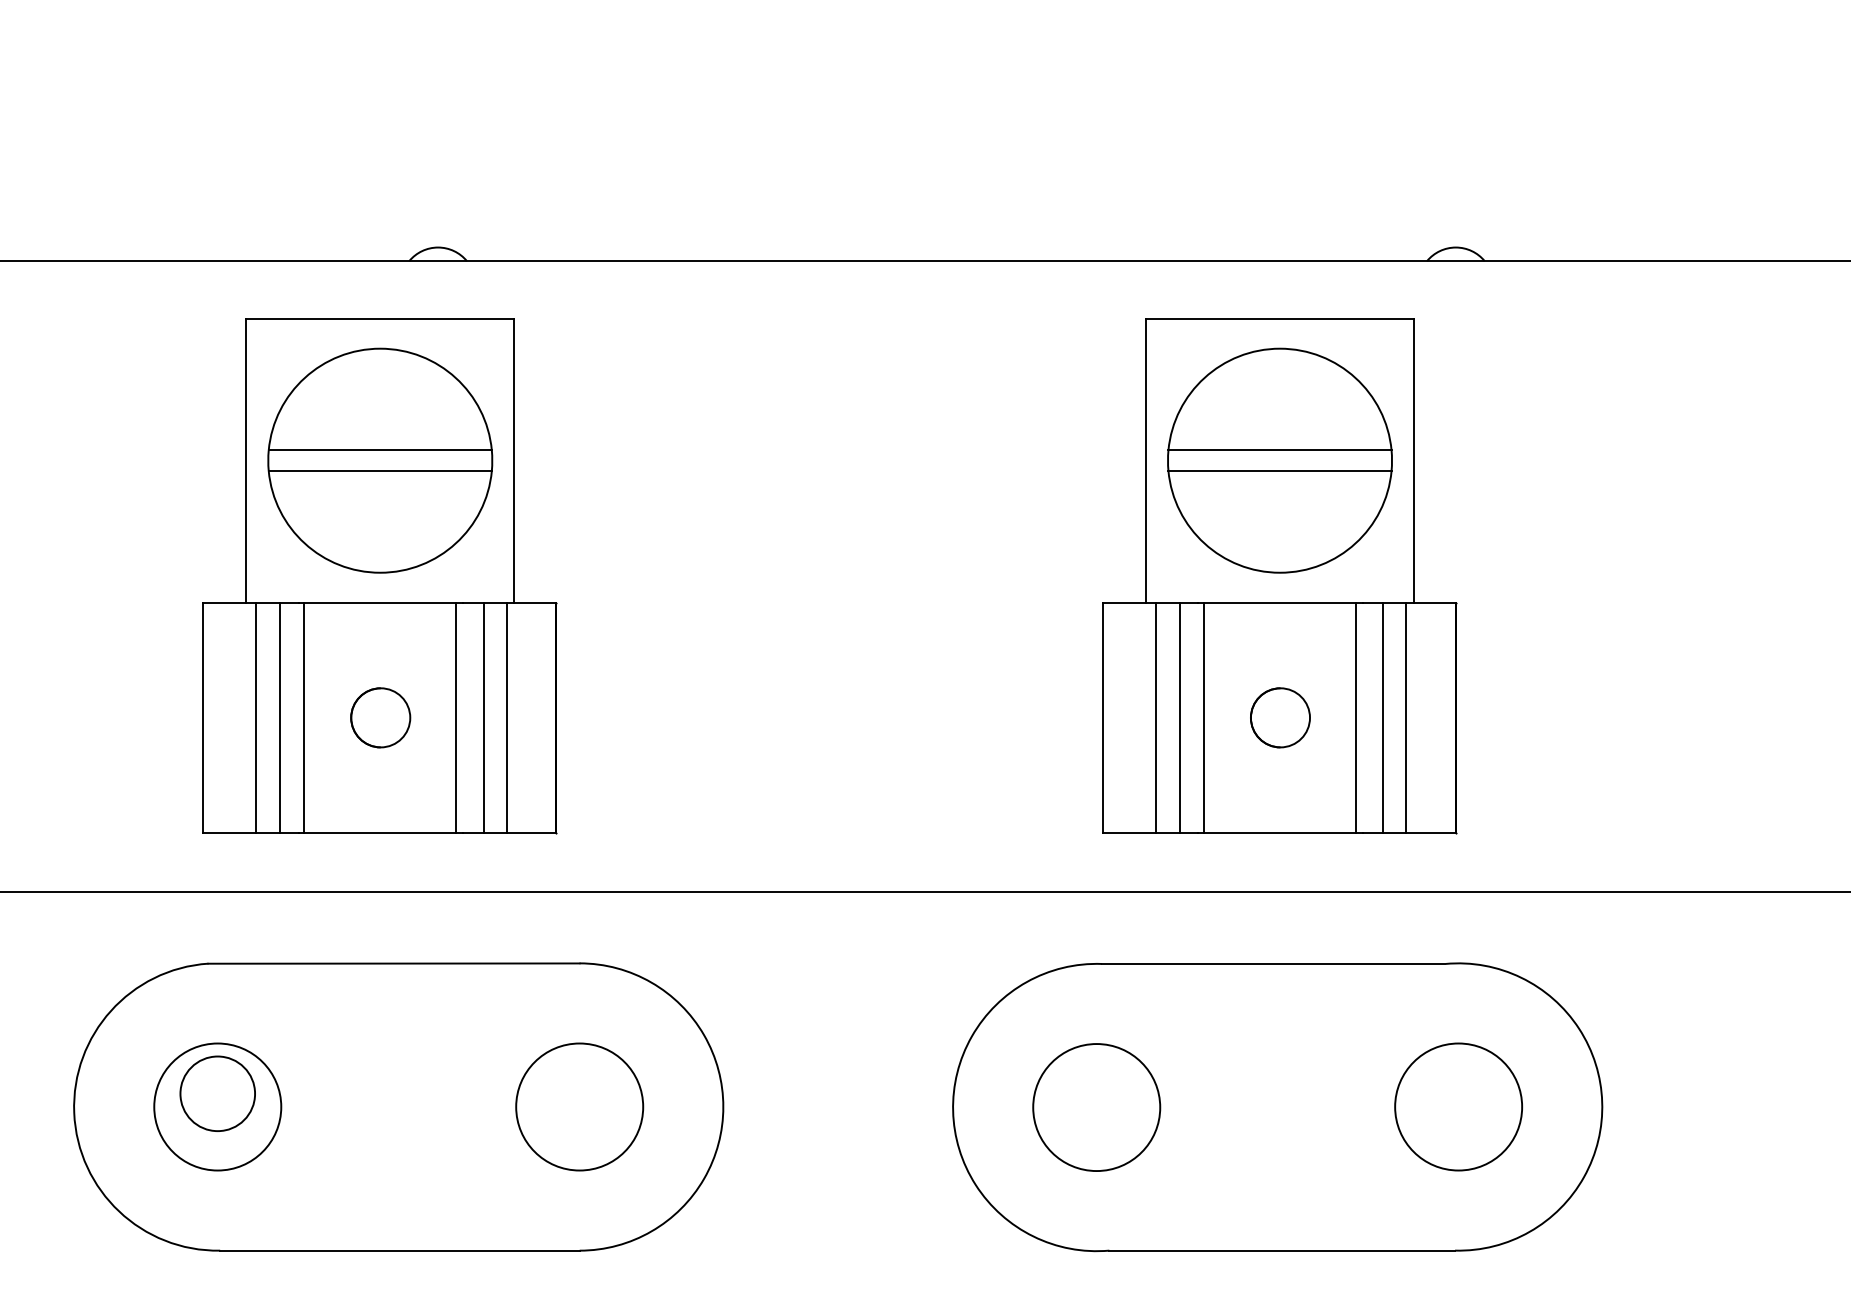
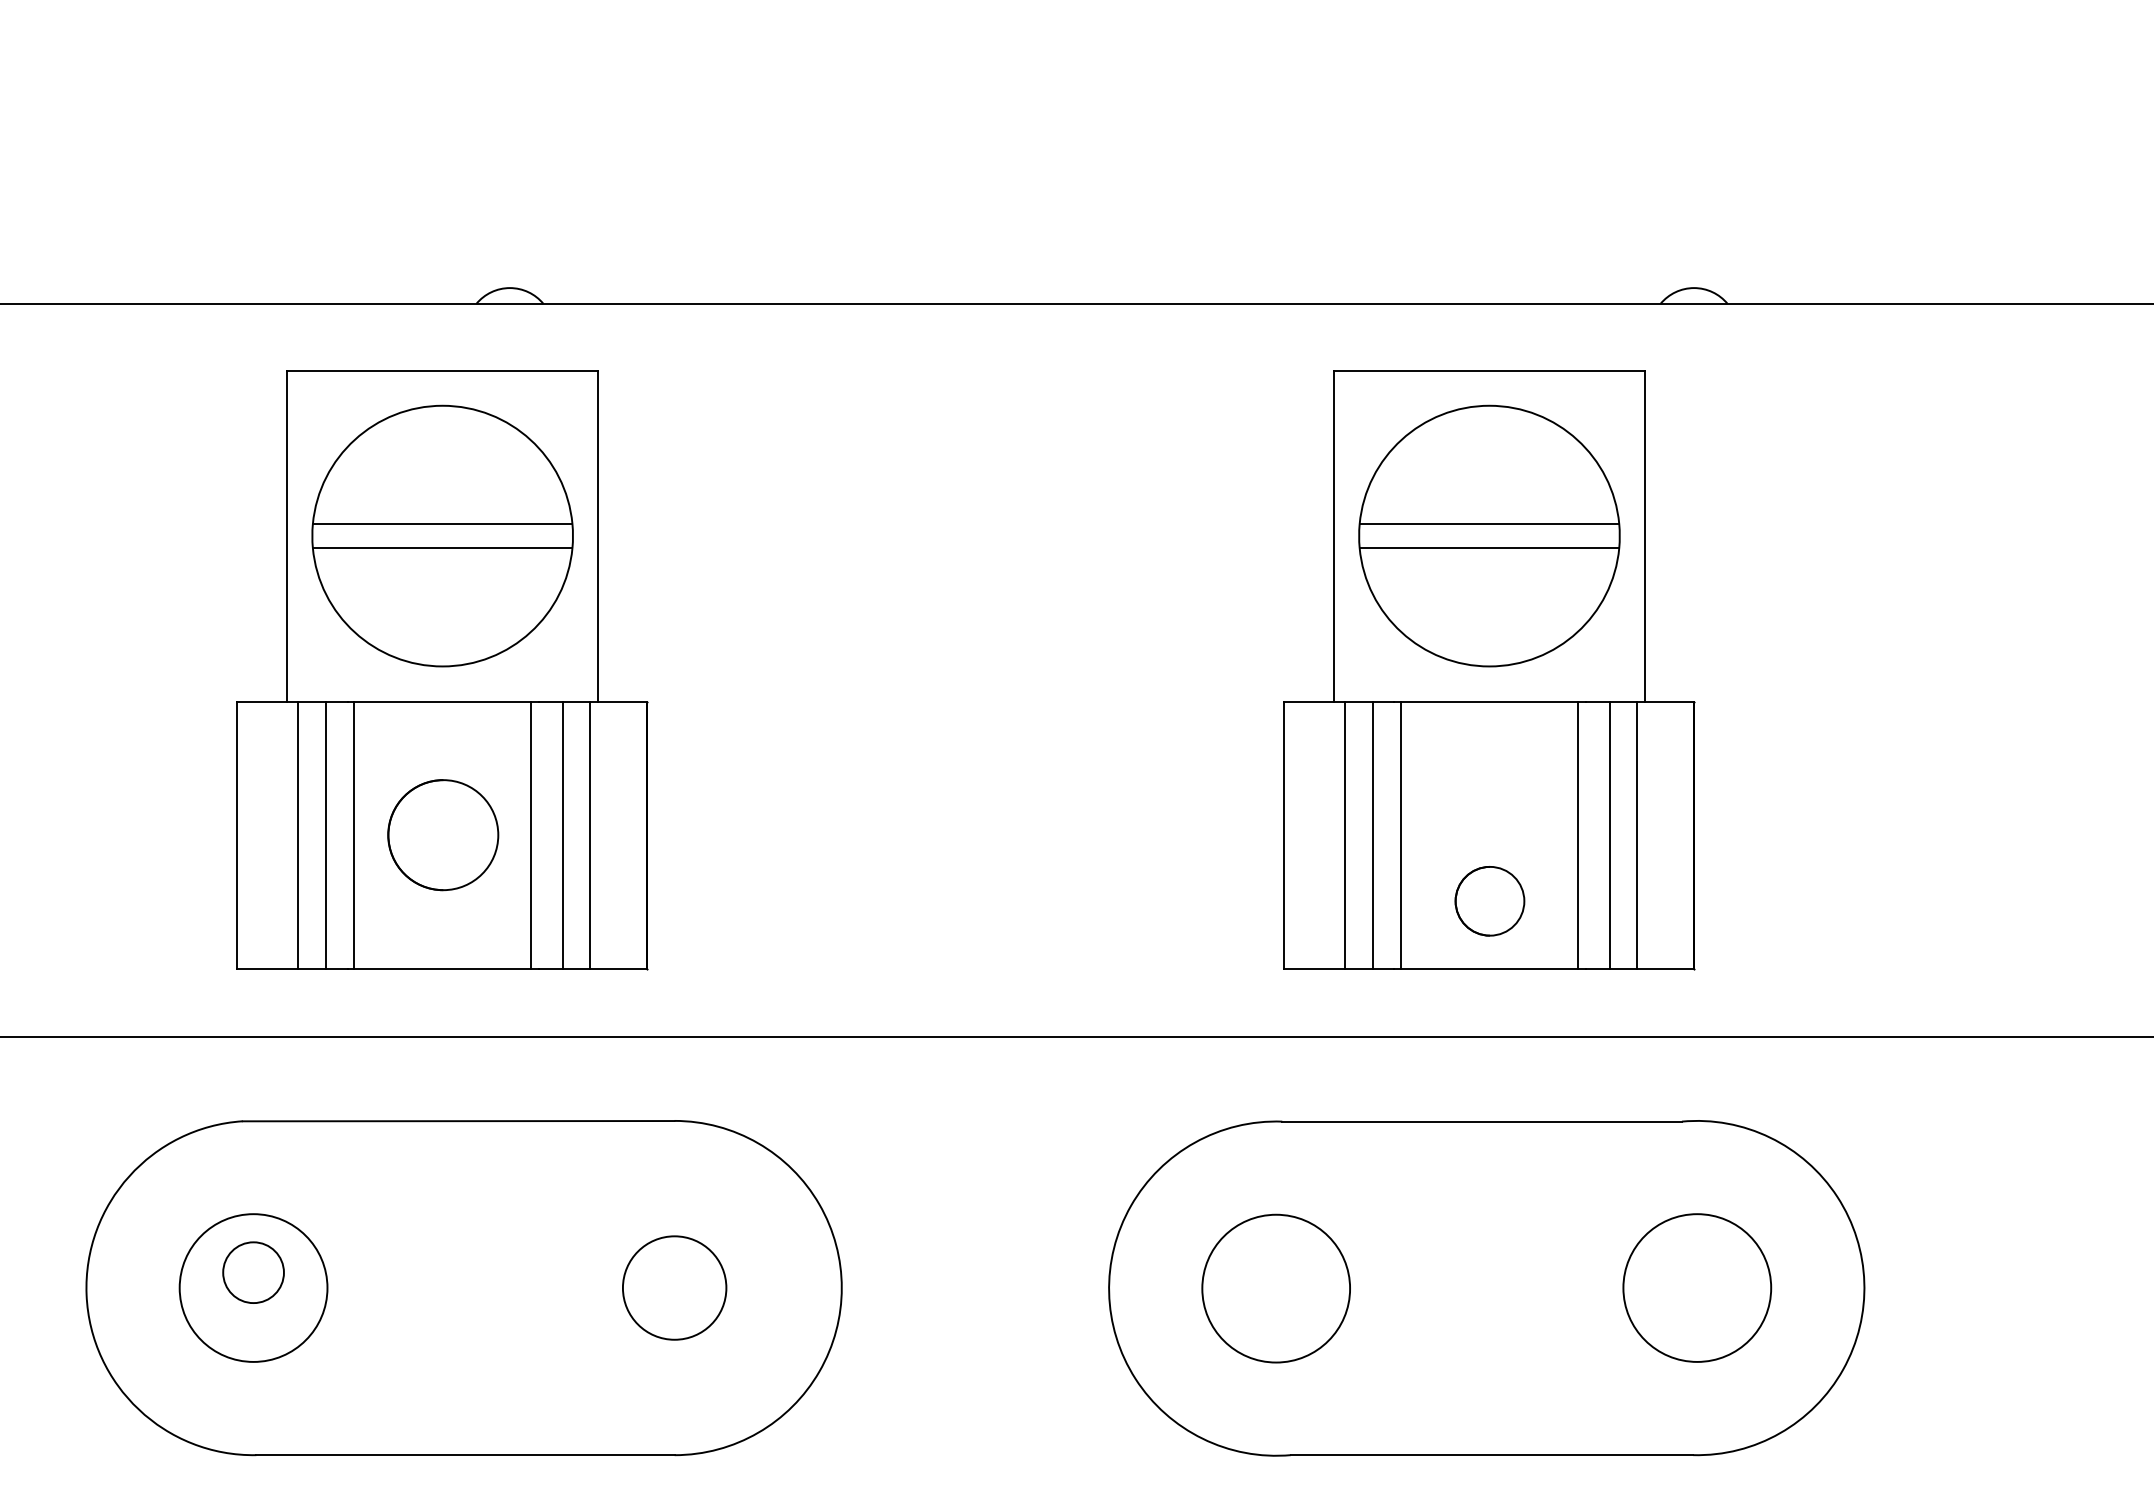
part: (380, 718) -> (442, 835), size x1.6
part: (1280, 718) -> (1489, 901), moved
circle: (217, 1093) -> (253, 1272), size x0.7
circle: (579, 1106) -> (674, 1287), size x0.7

